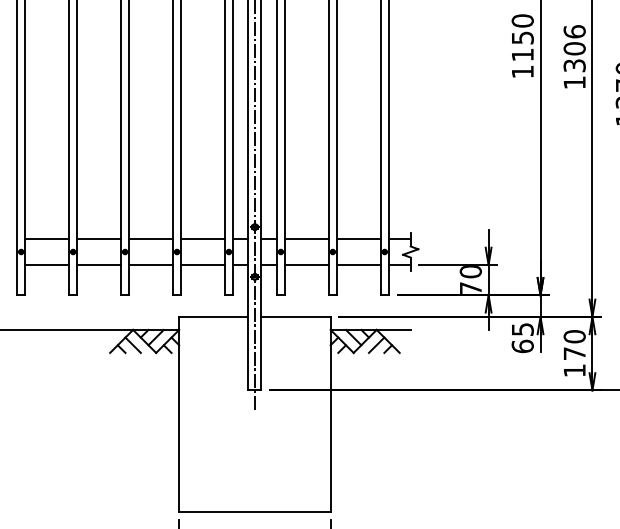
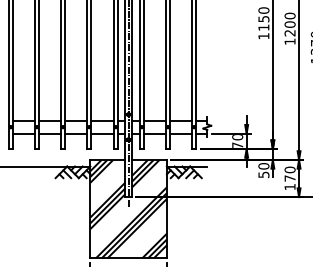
text: (573, 48) -> (289, 24), 1306 -> 1200
text: (521, 337) -> (263, 170), 65 -> 50
hatch: (254, 413) -> (128, 208), added

